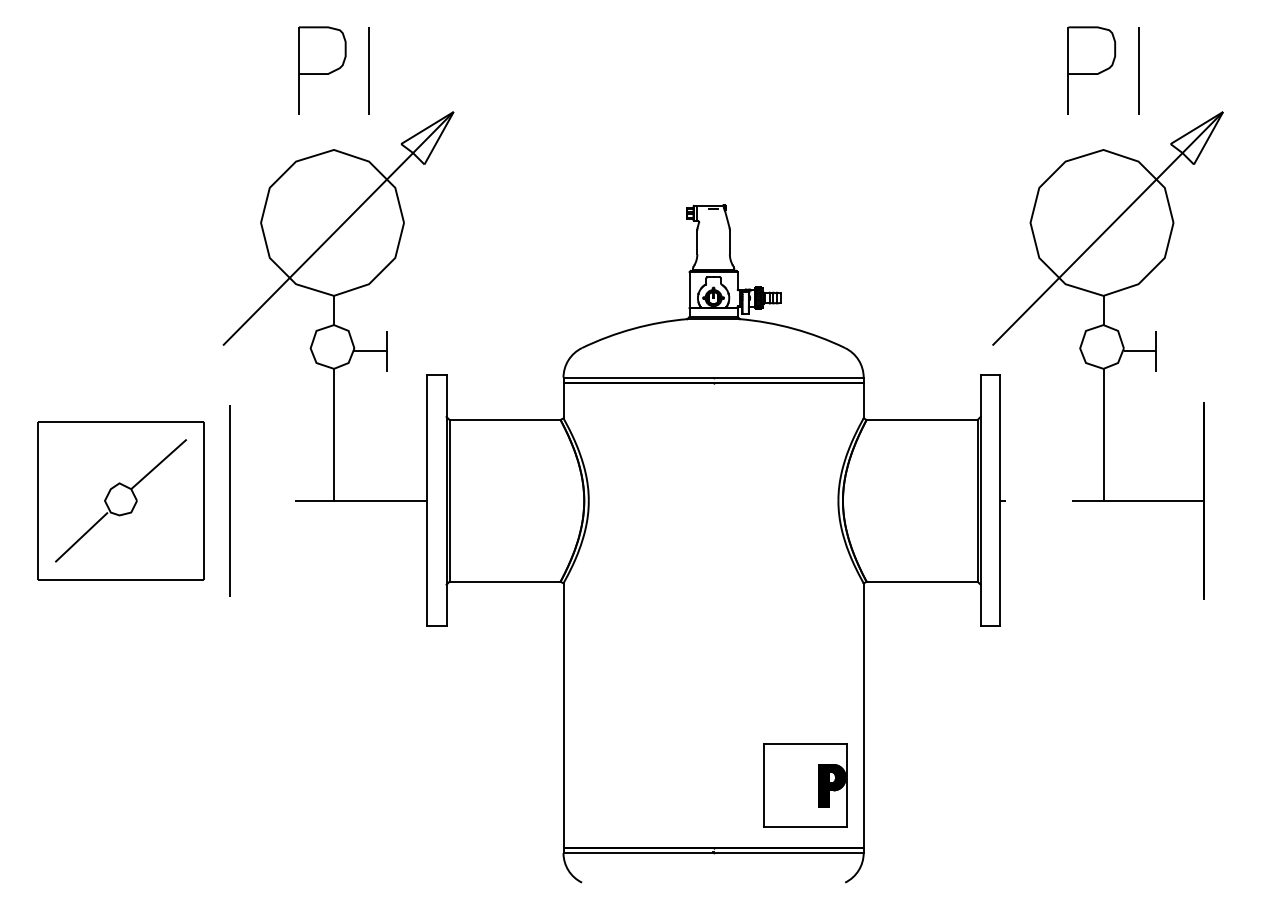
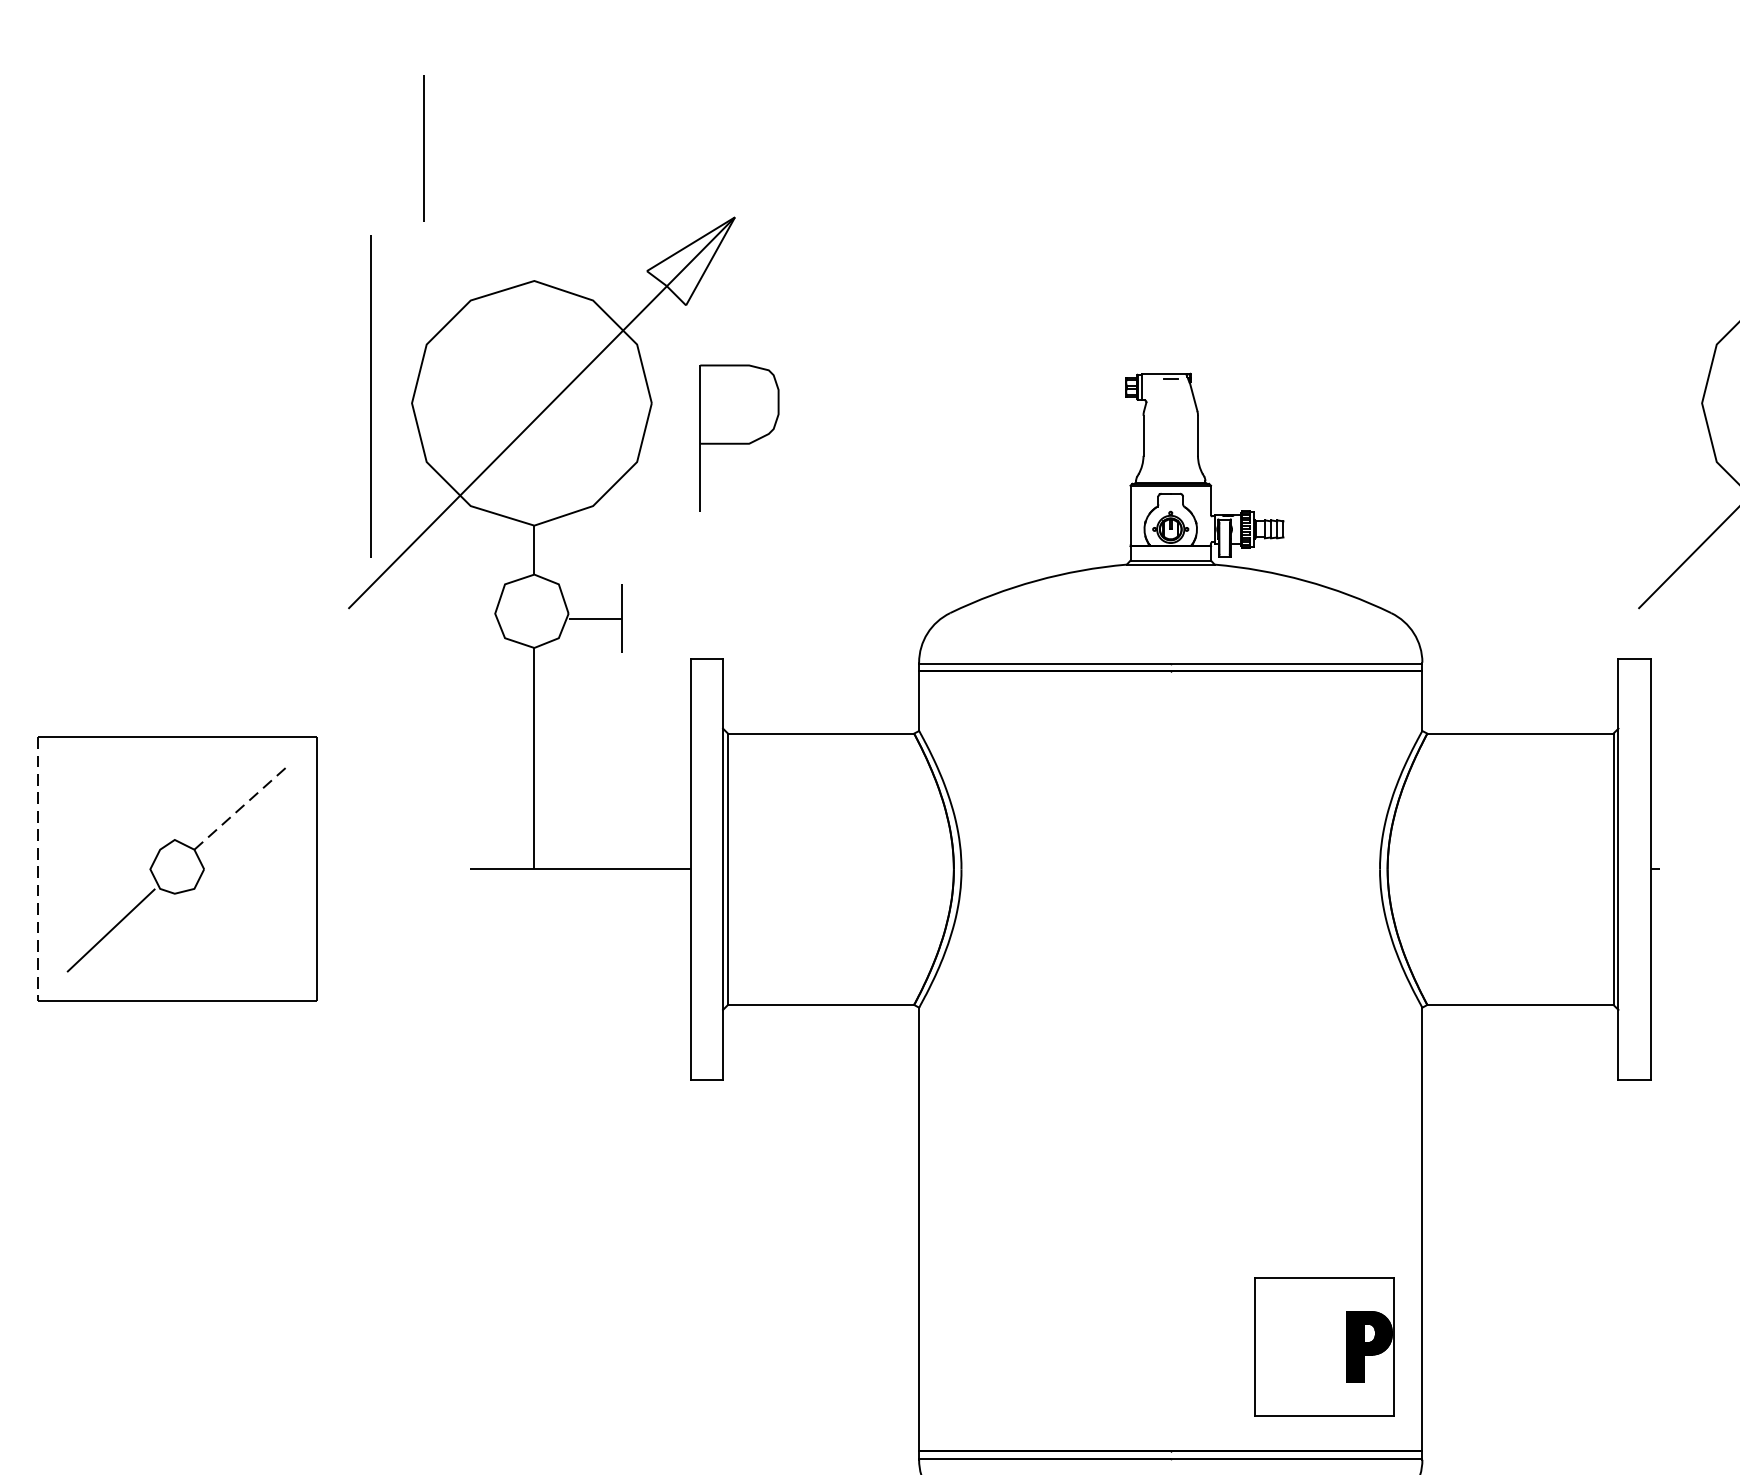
part: (322, 70) -> (739, 437), moved
line: (368, 70) -> (422, 147), moved
line: (159, 464) -> (241, 808), solid -> dashed
line: (37, 500) -> (37, 868), solid -> dashed
line: (229, 500) -> (369, 395), moved

